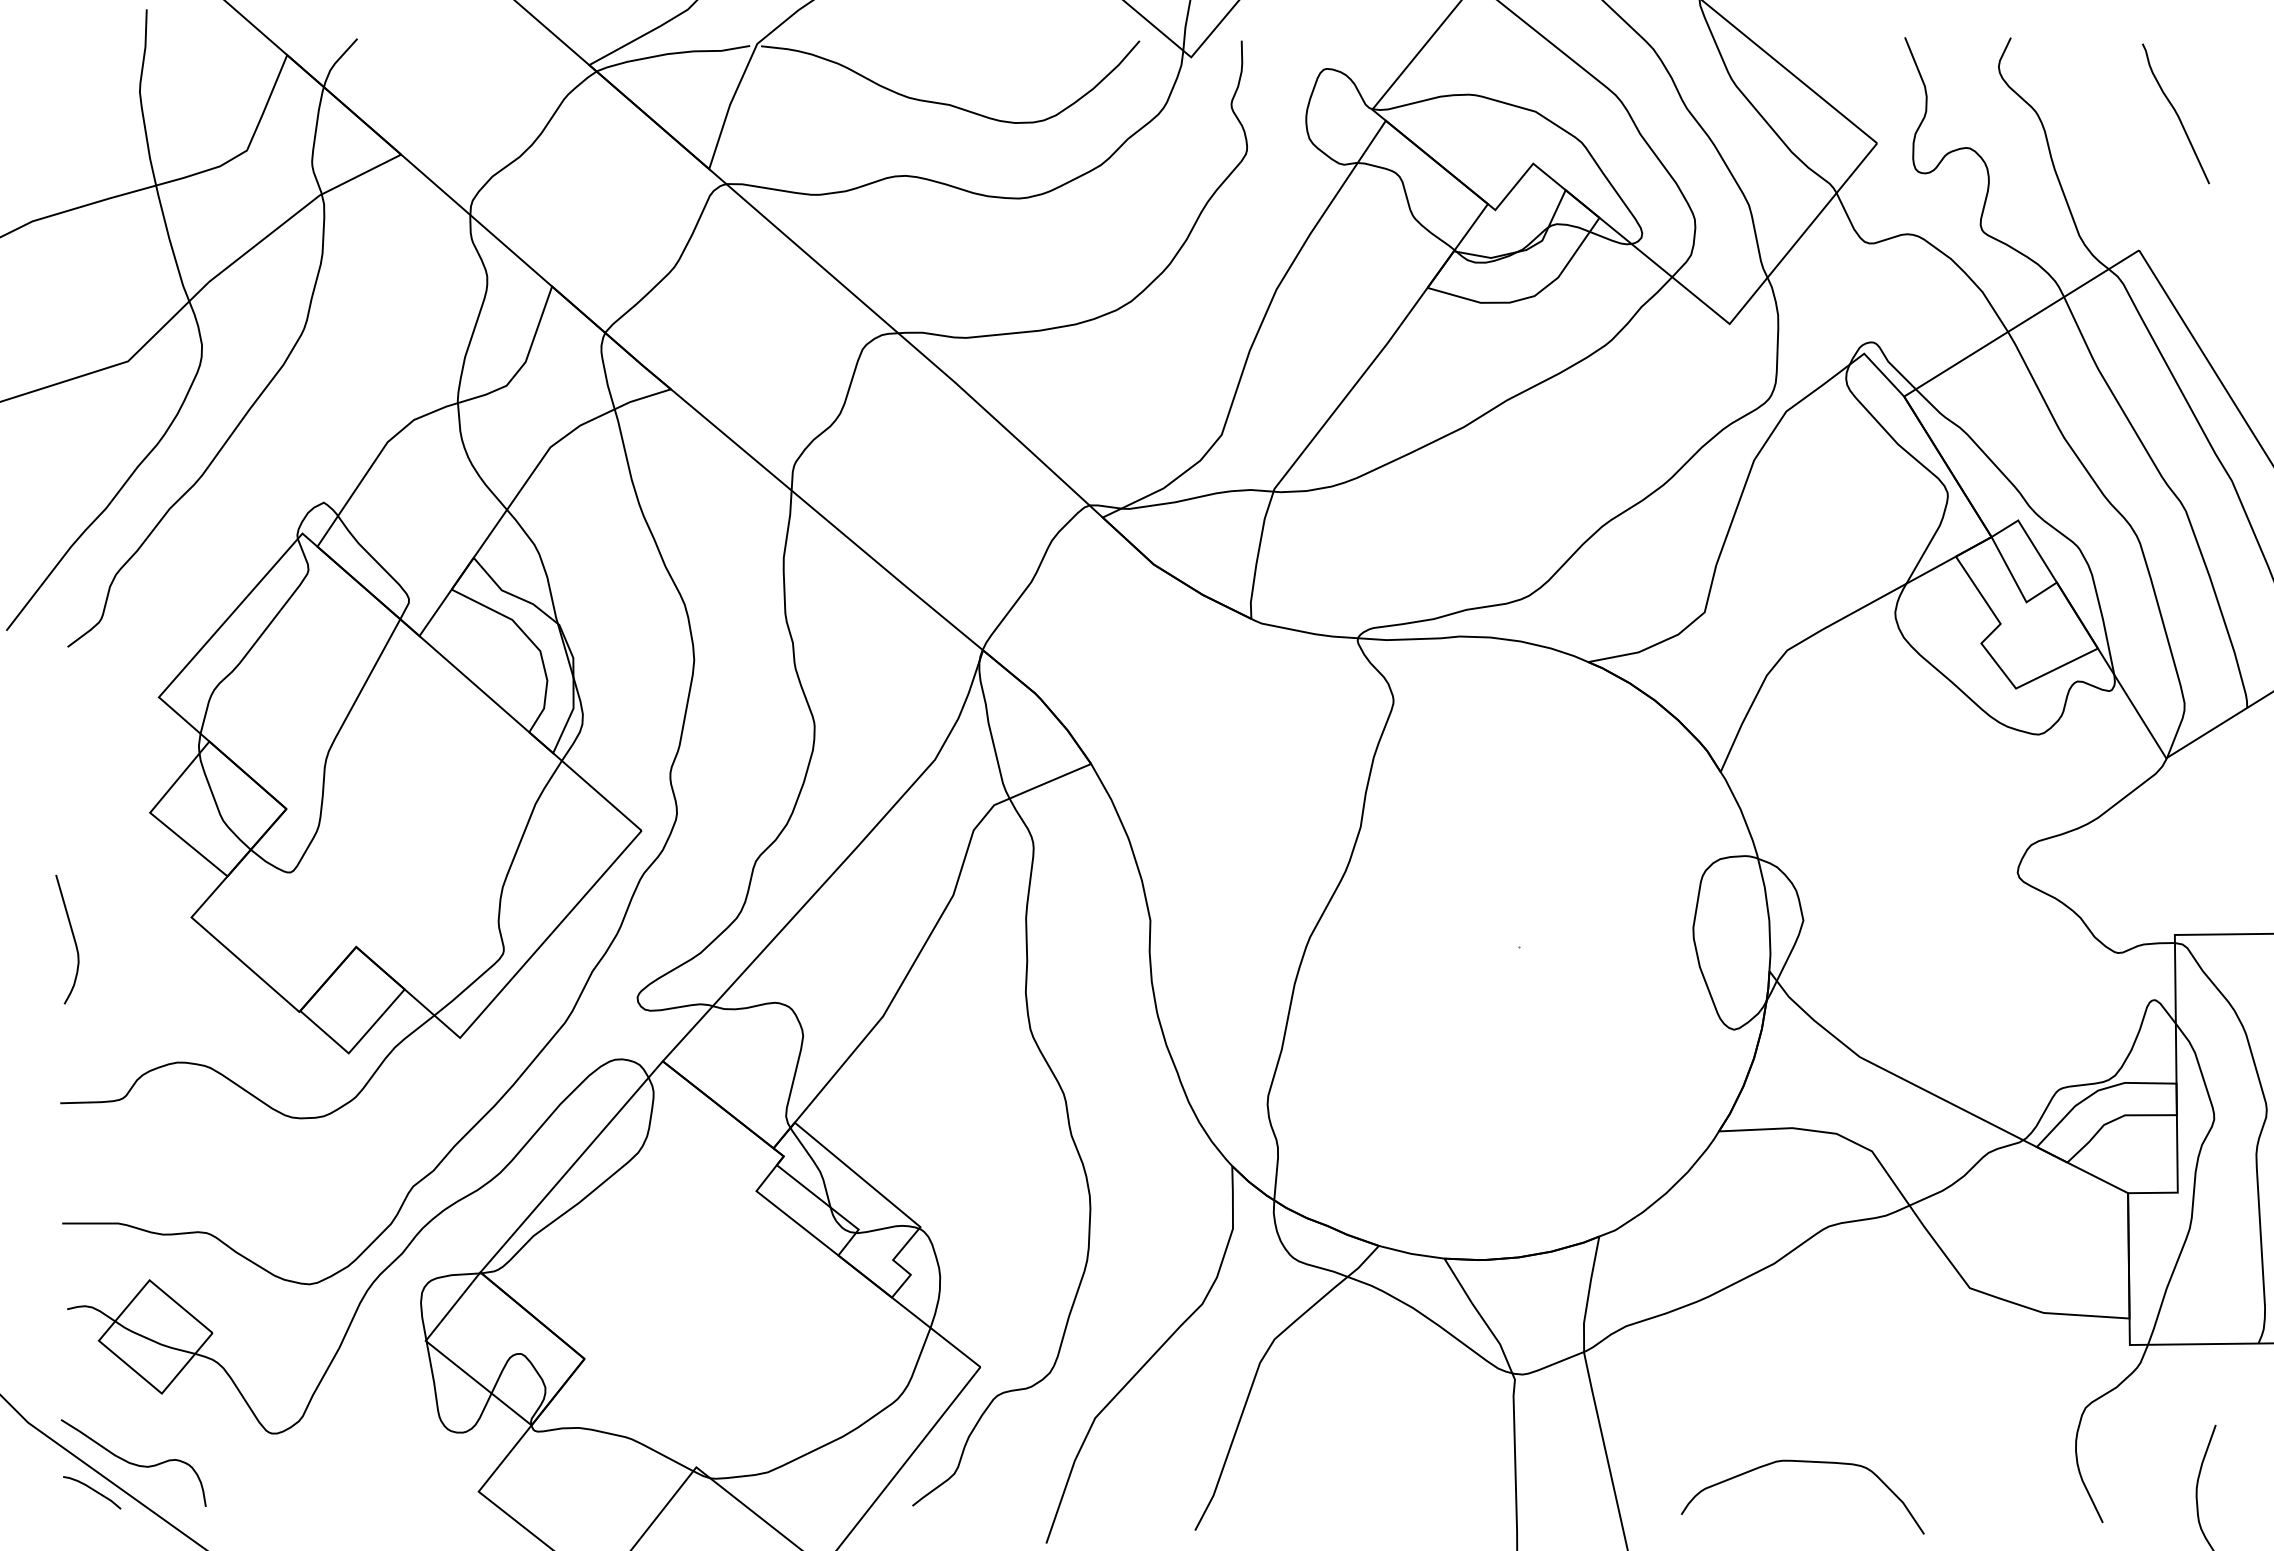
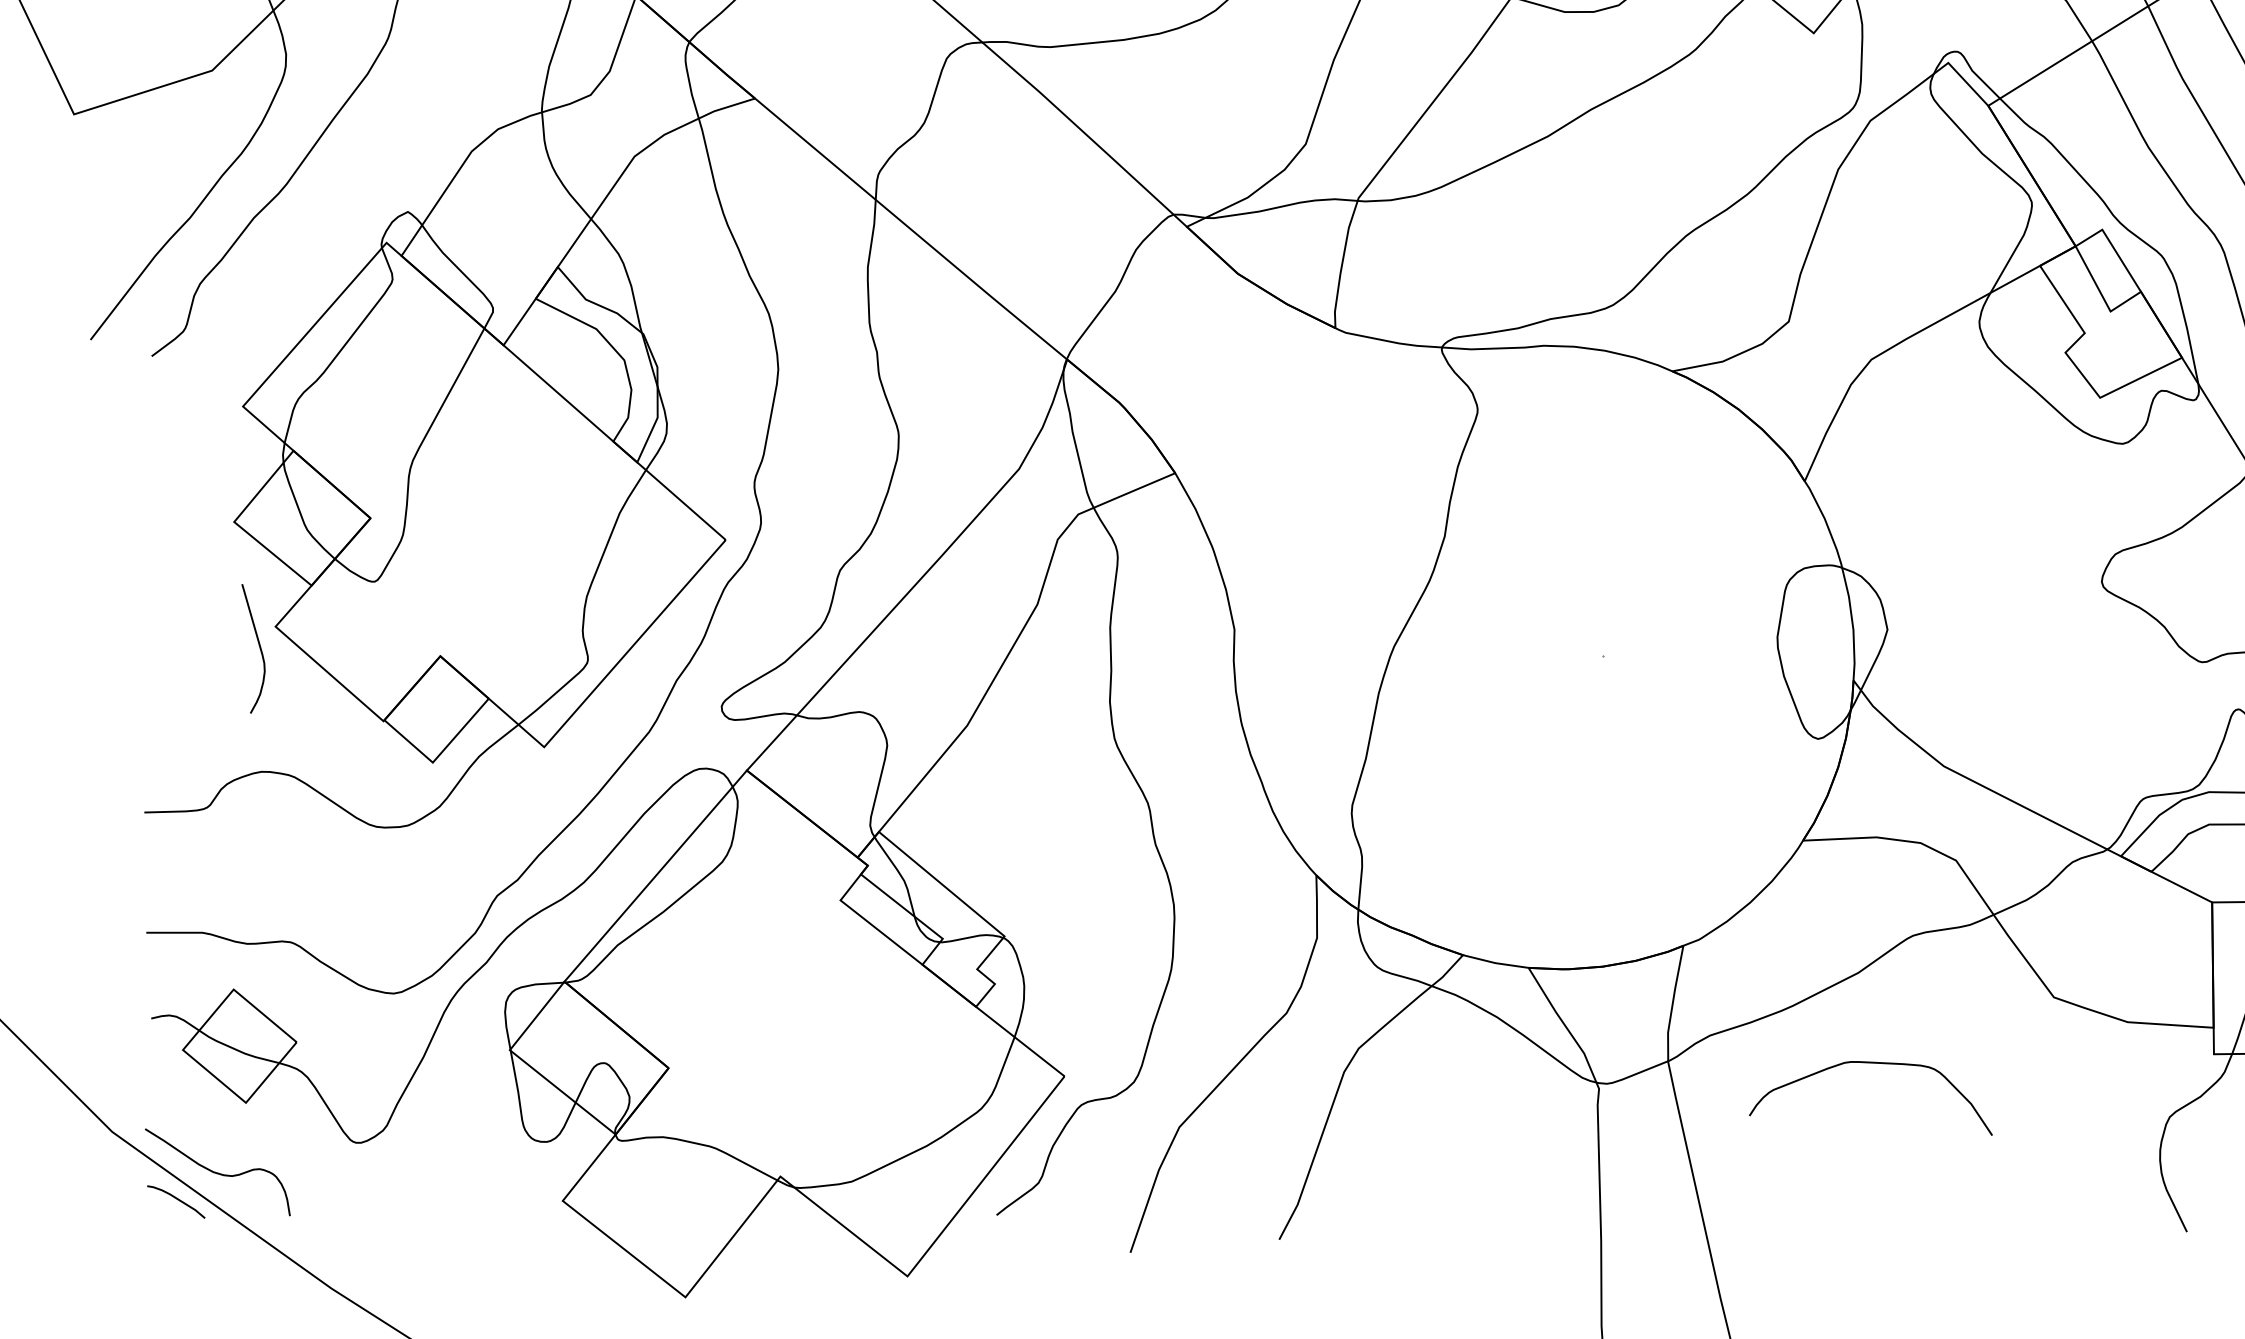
curve: (72, 936) -> (258, 645), moved
curve: (1802, 1462) -> (1870, 1063), moved

